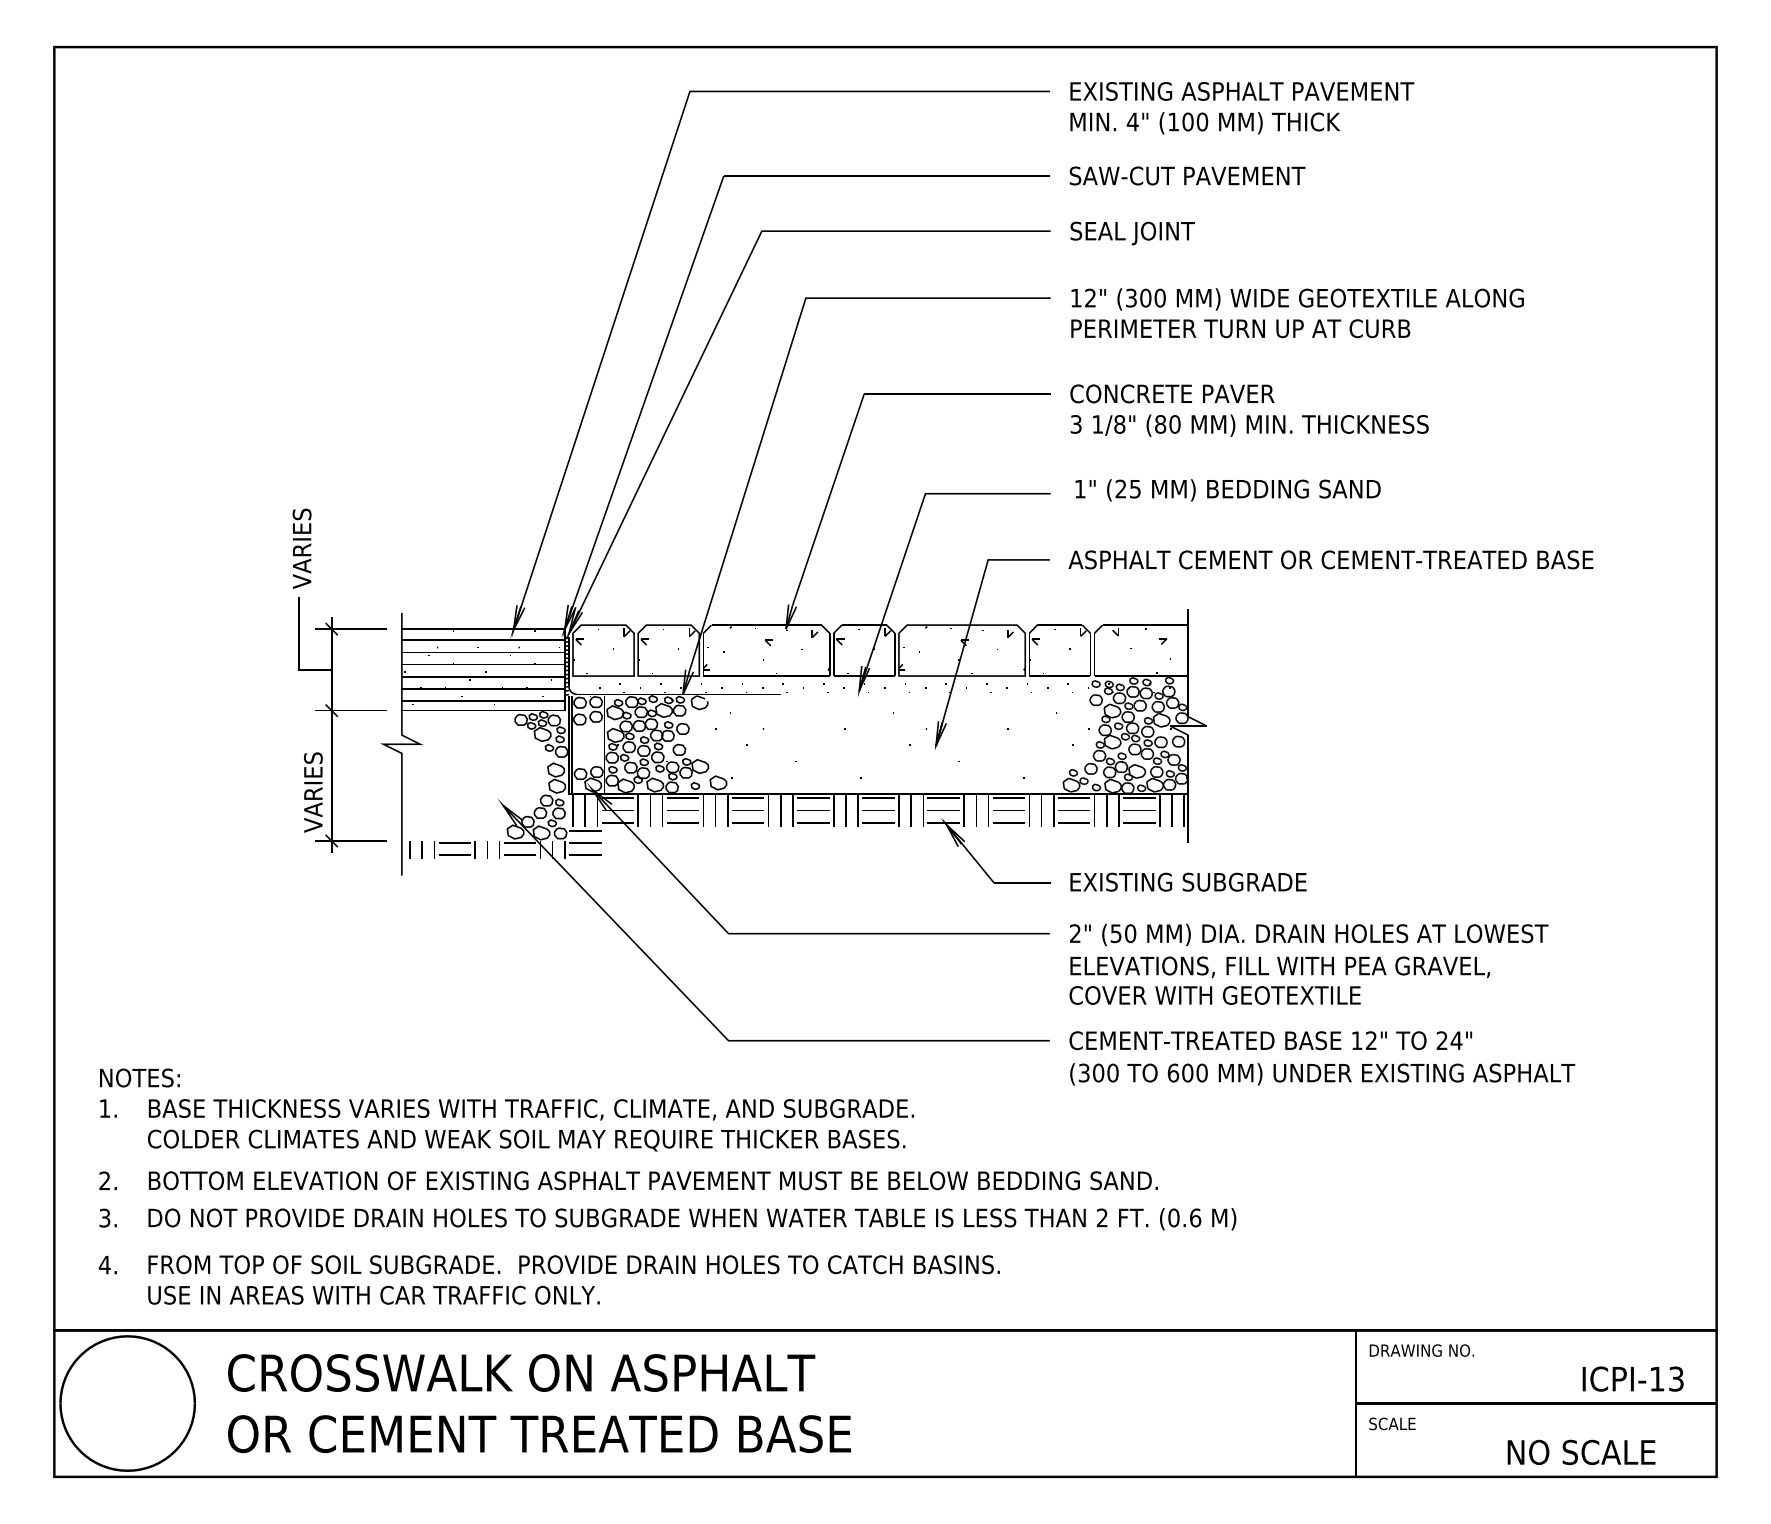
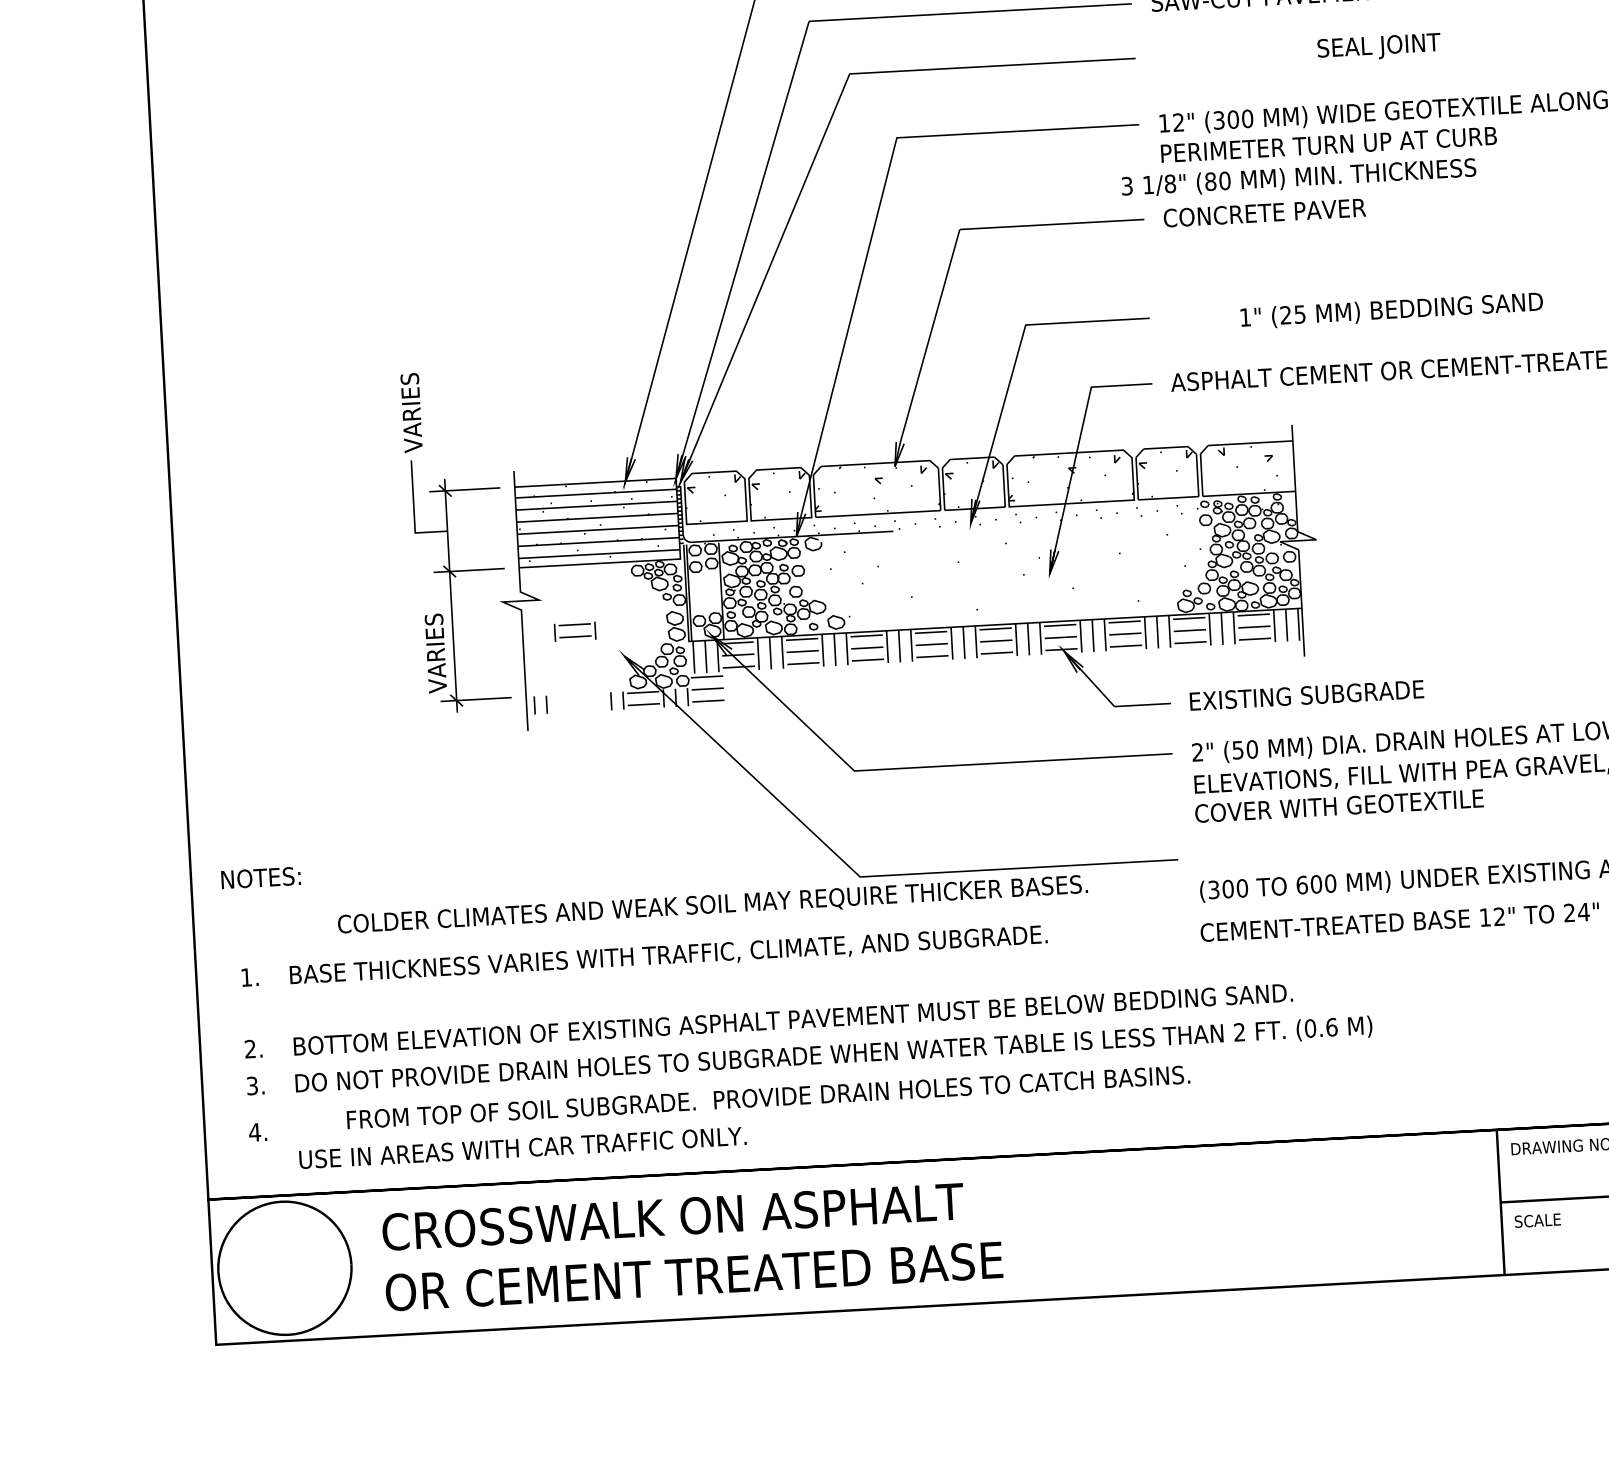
text: (1132, 233) -> (1379, 47), moved
text: (1249, 425) -> (1298, 177), moved
text: (1227, 490) -> (1391, 310), moved
part: (454, 849) -> (574, 631), moved
text: (1270, 1040) -> (1399, 921), moved
text: (139, 1077) -> (260, 877), moved
text: (526, 1140) -> (712, 905), moved
text: (573, 1264) -> (767, 1097), moved

